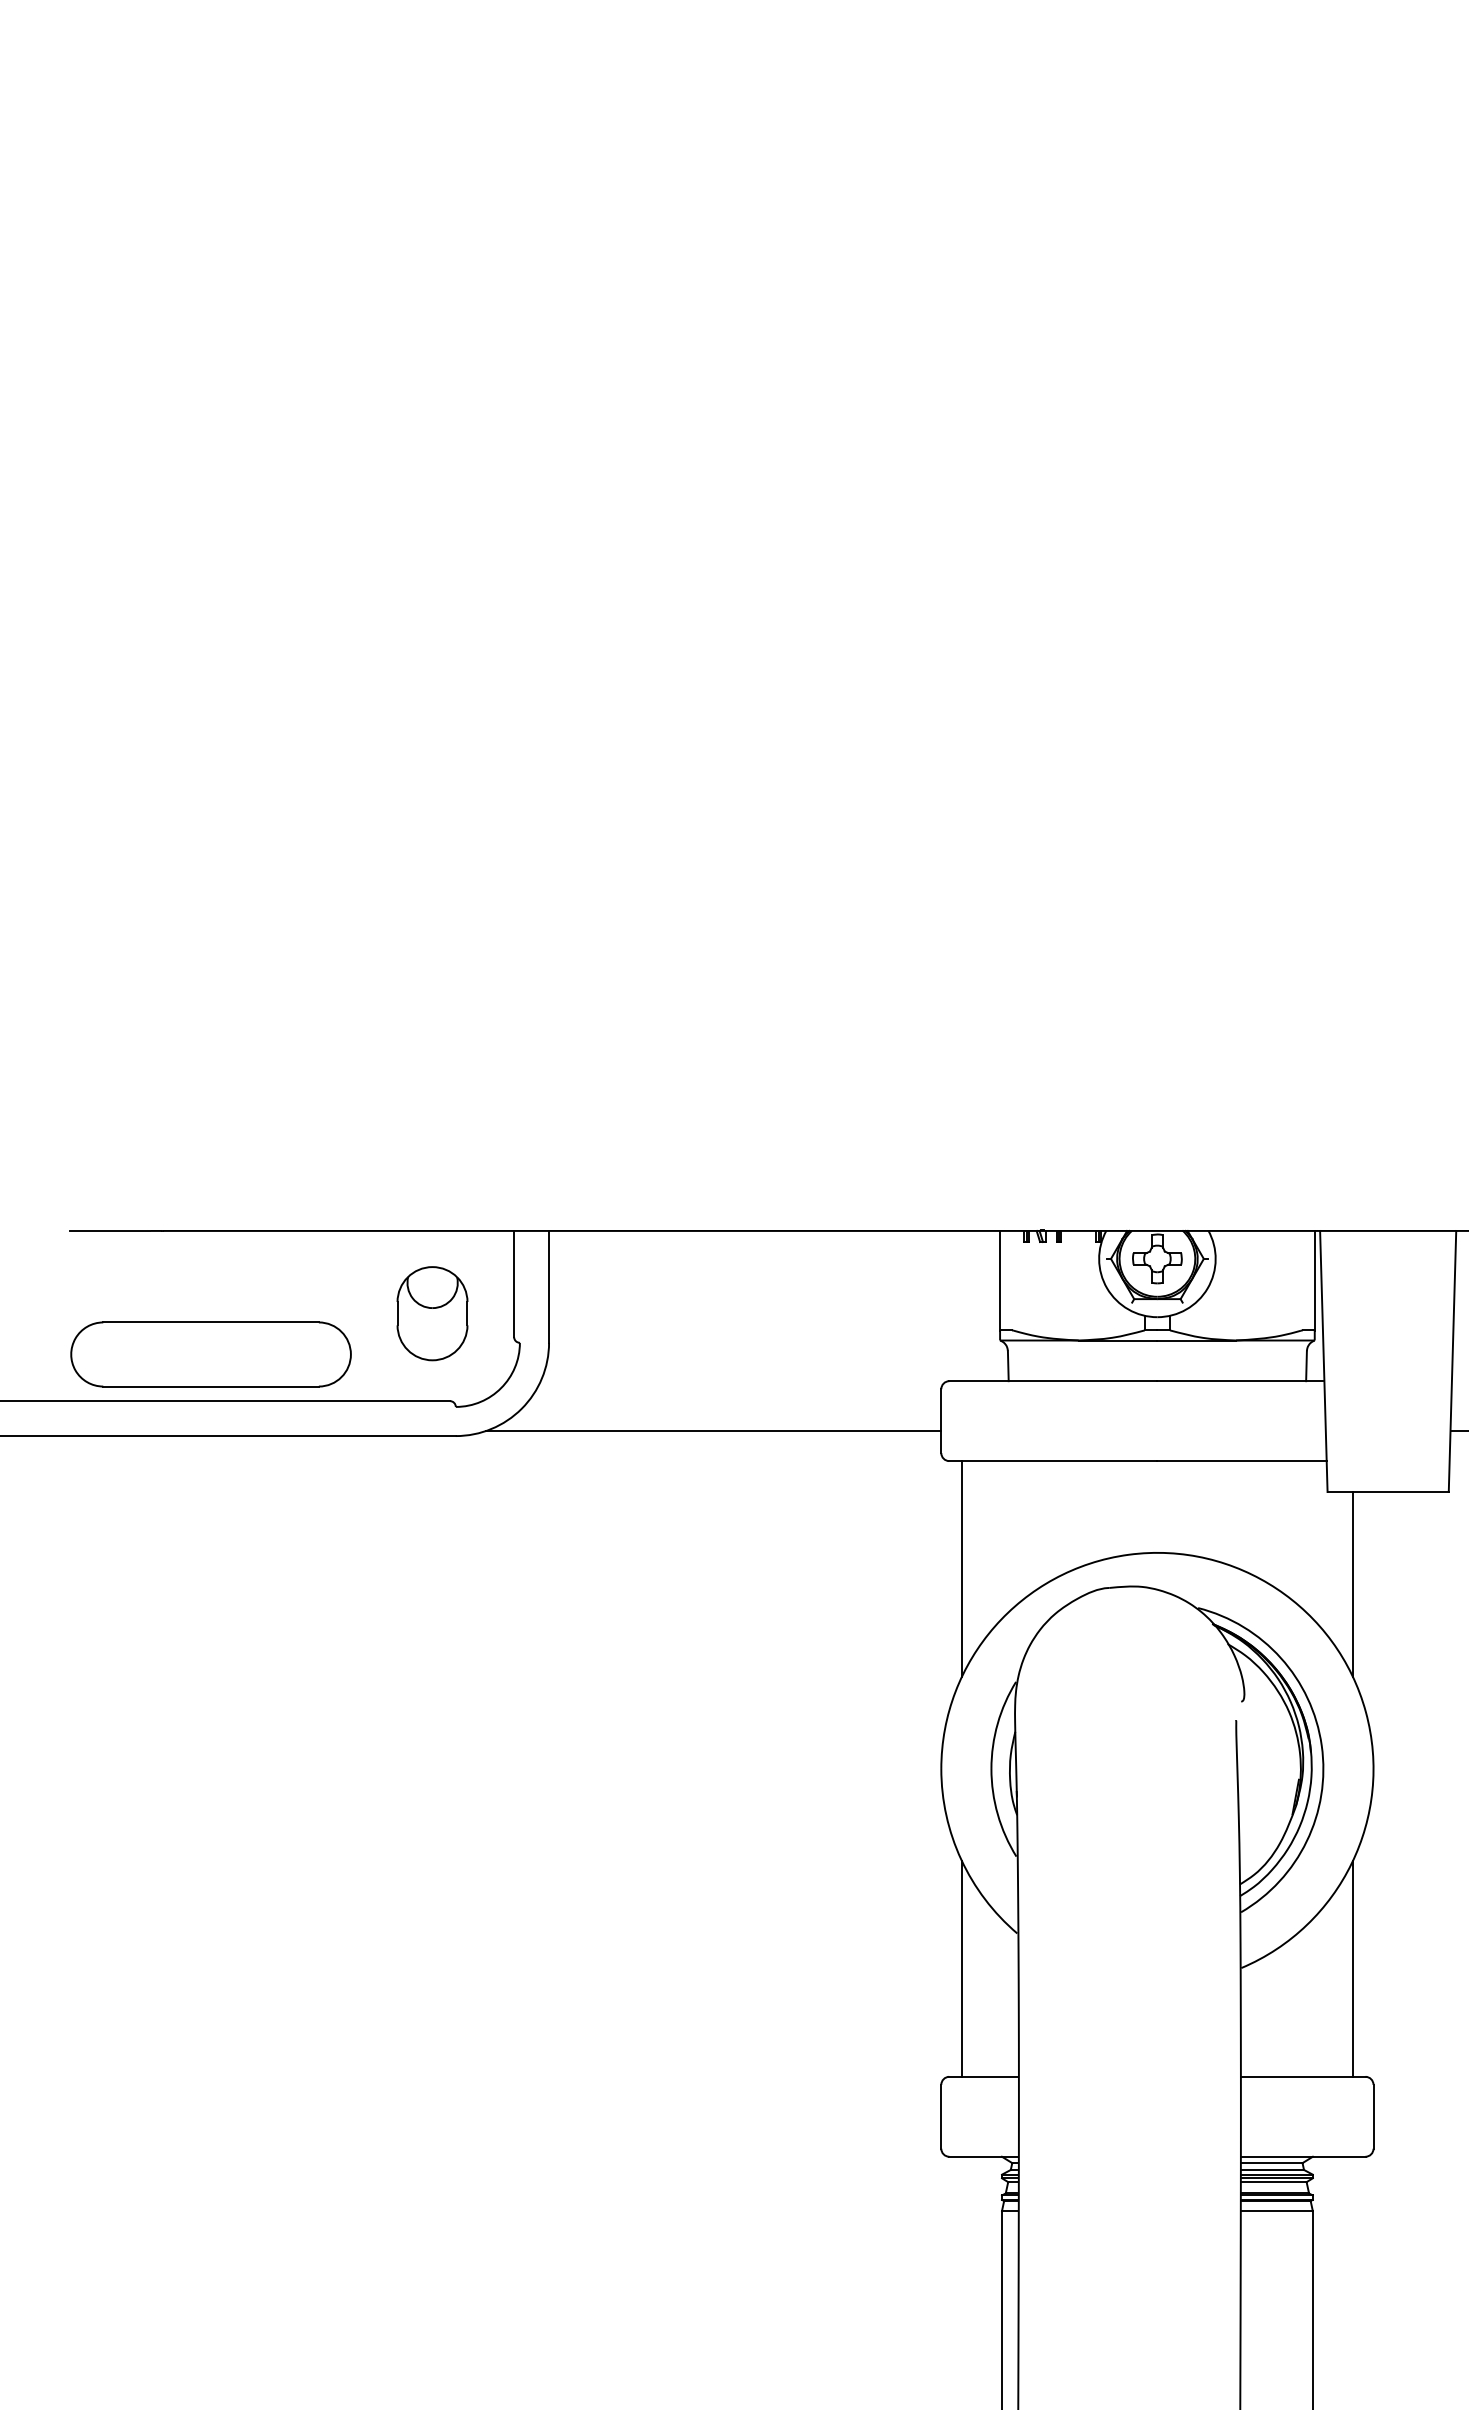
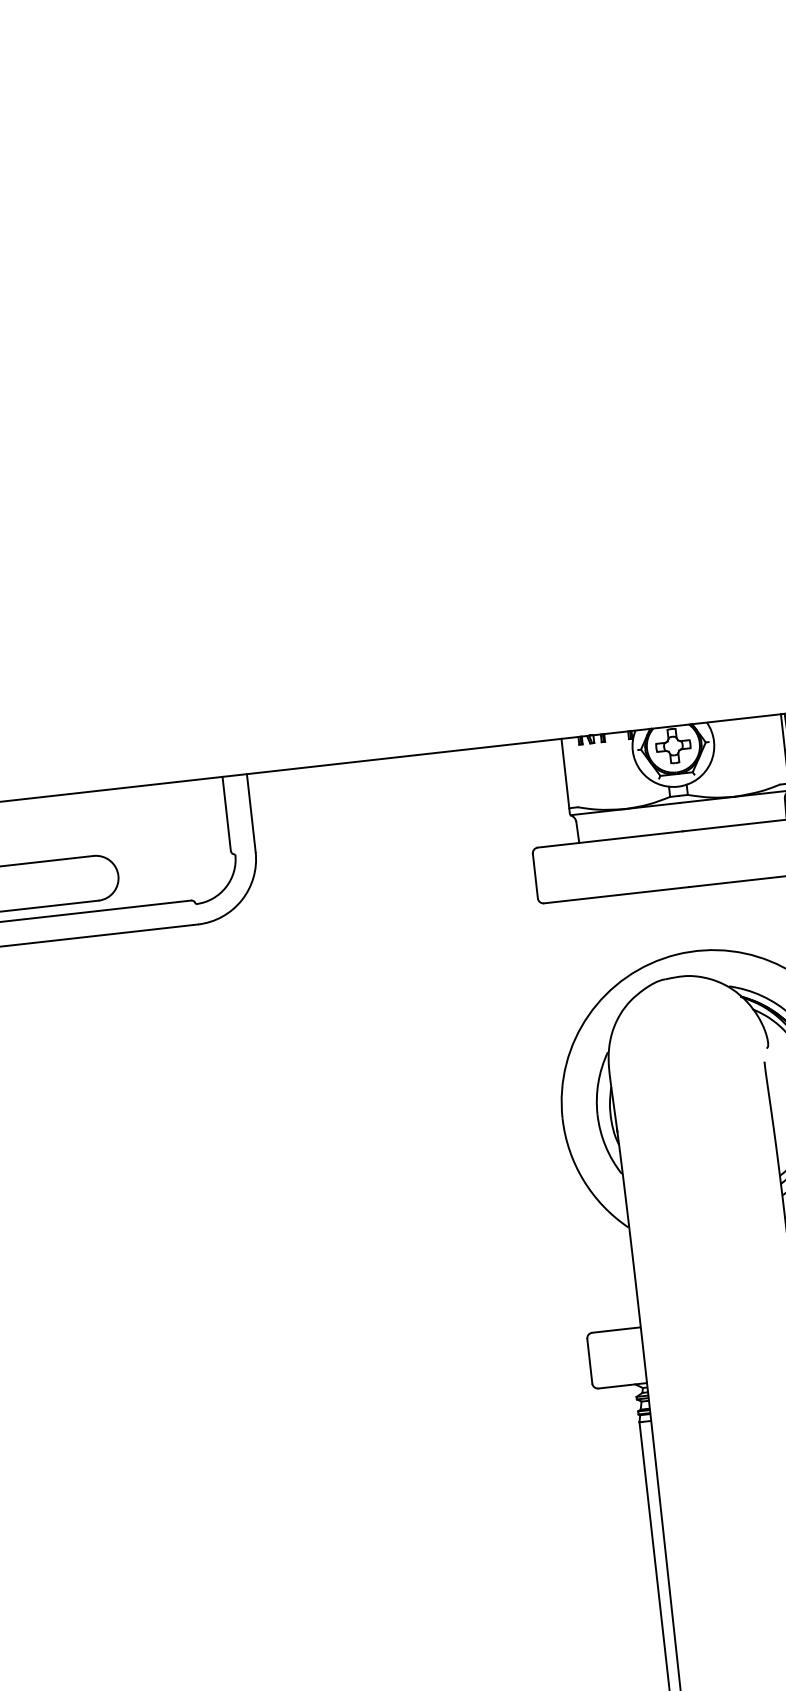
part: (432, 1313) -> (172, 840), removed
line: (713, 1430) -> (377, 900), removed
line: (962, 1568) -> (561, 977), removed
line: (962, 1968) -> (592, 1256), removed

